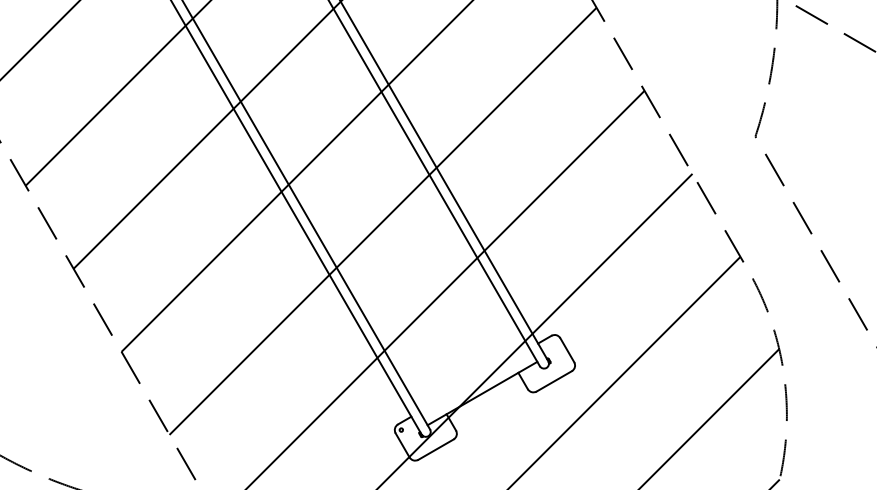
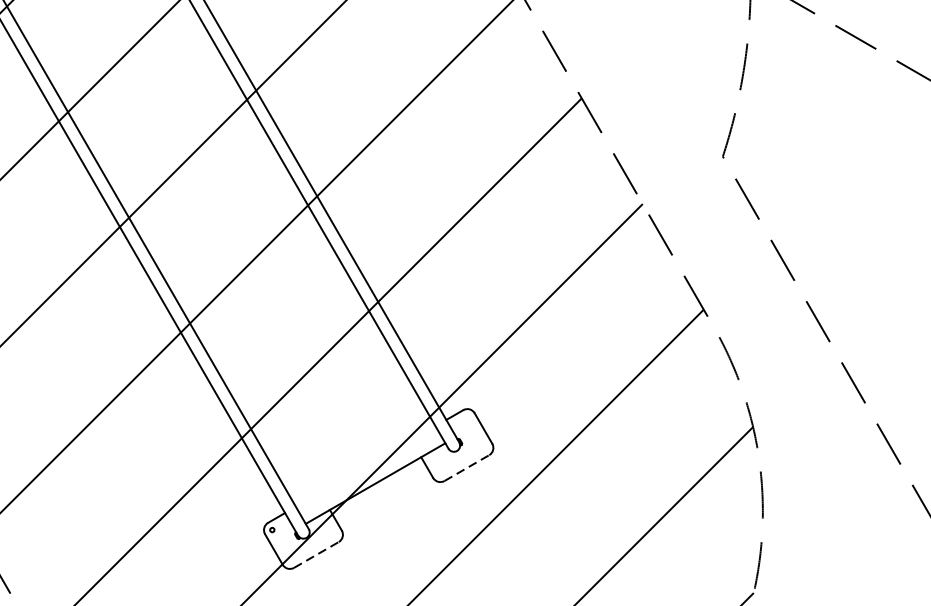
line: (554, 381) -> (467, 468), solid -> dashed
line: (436, 449) -> (317, 554), solid -> dashed

